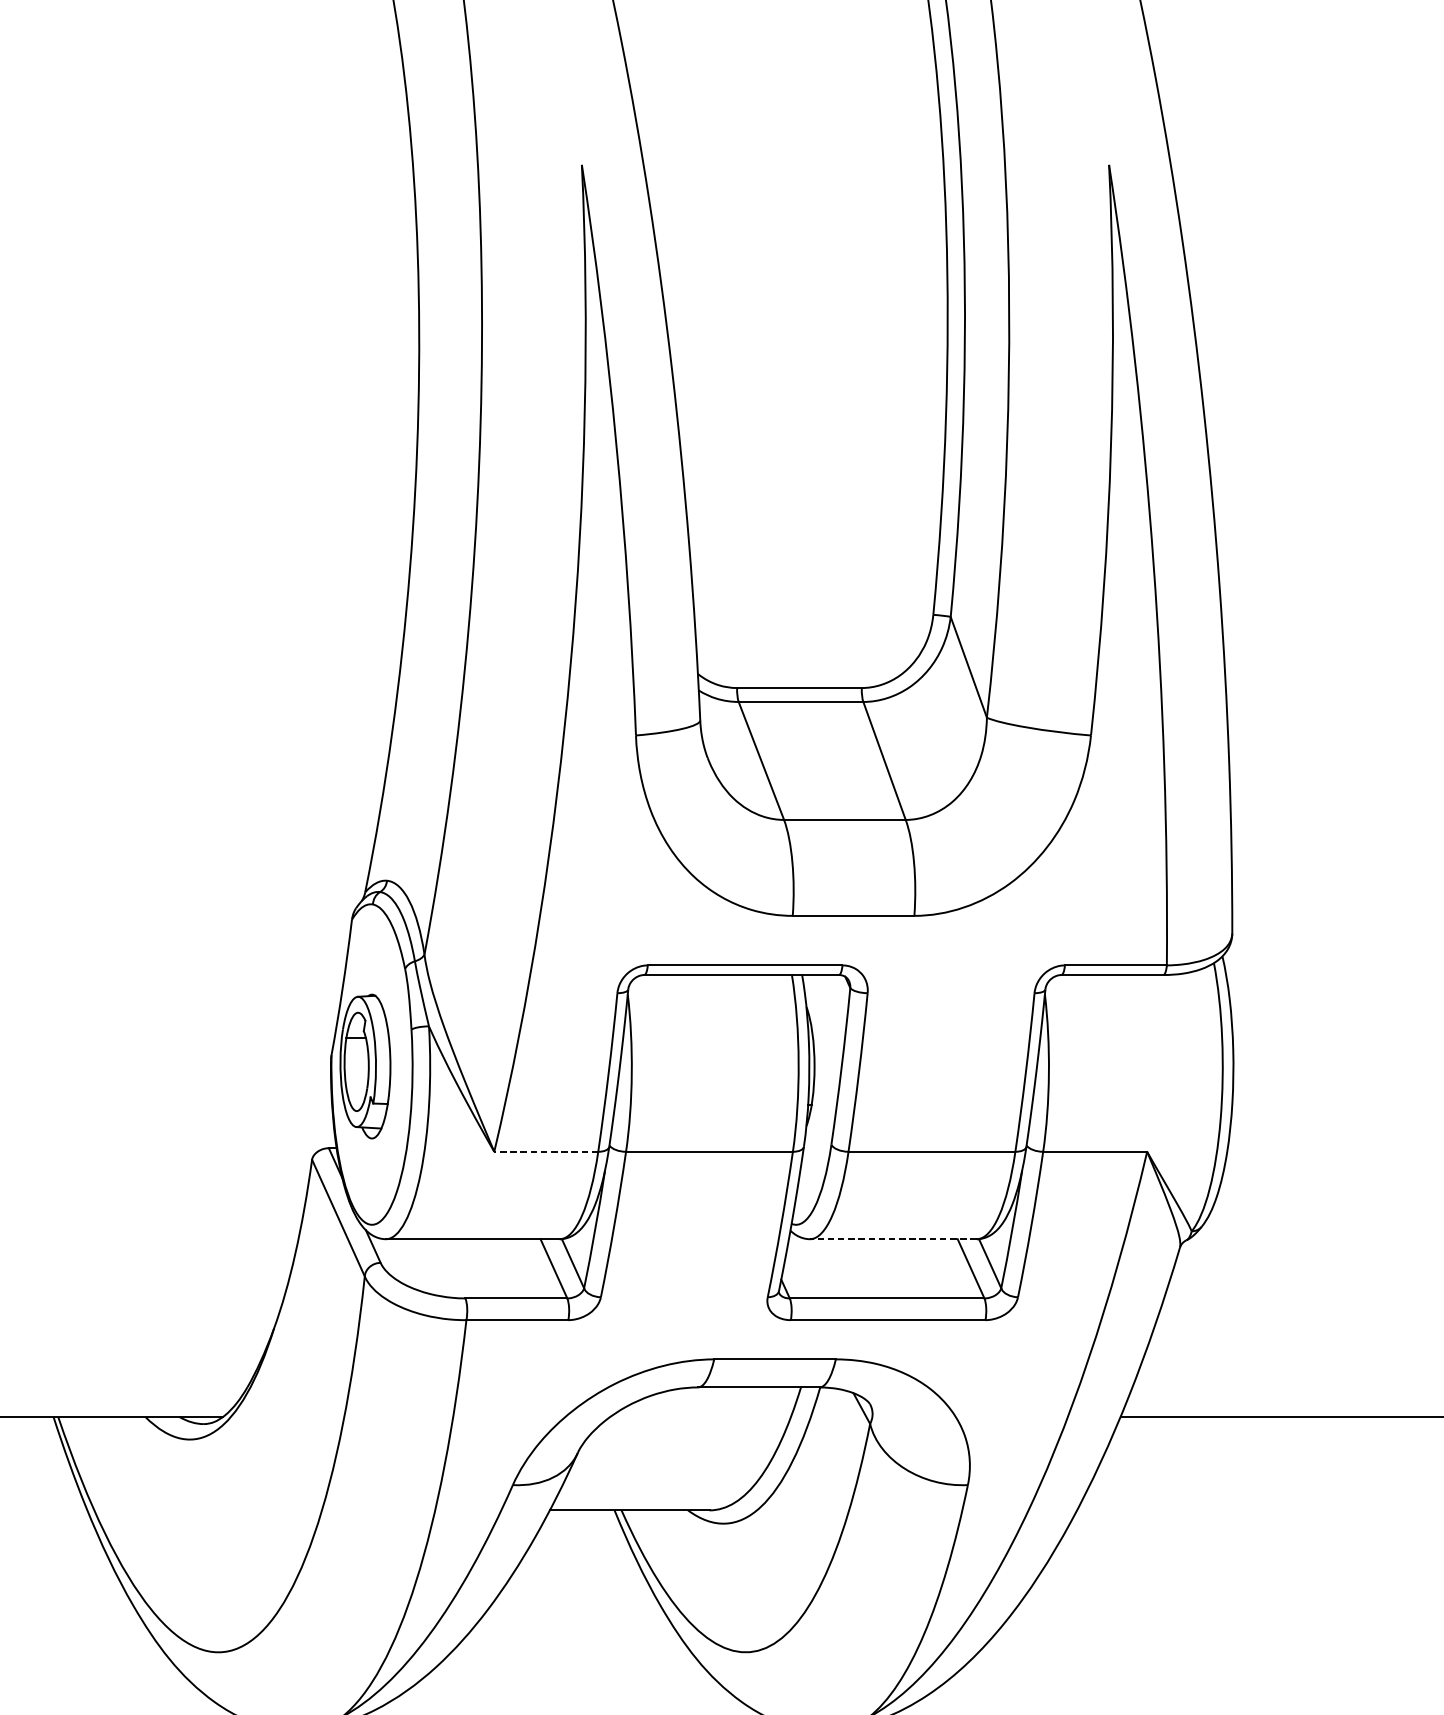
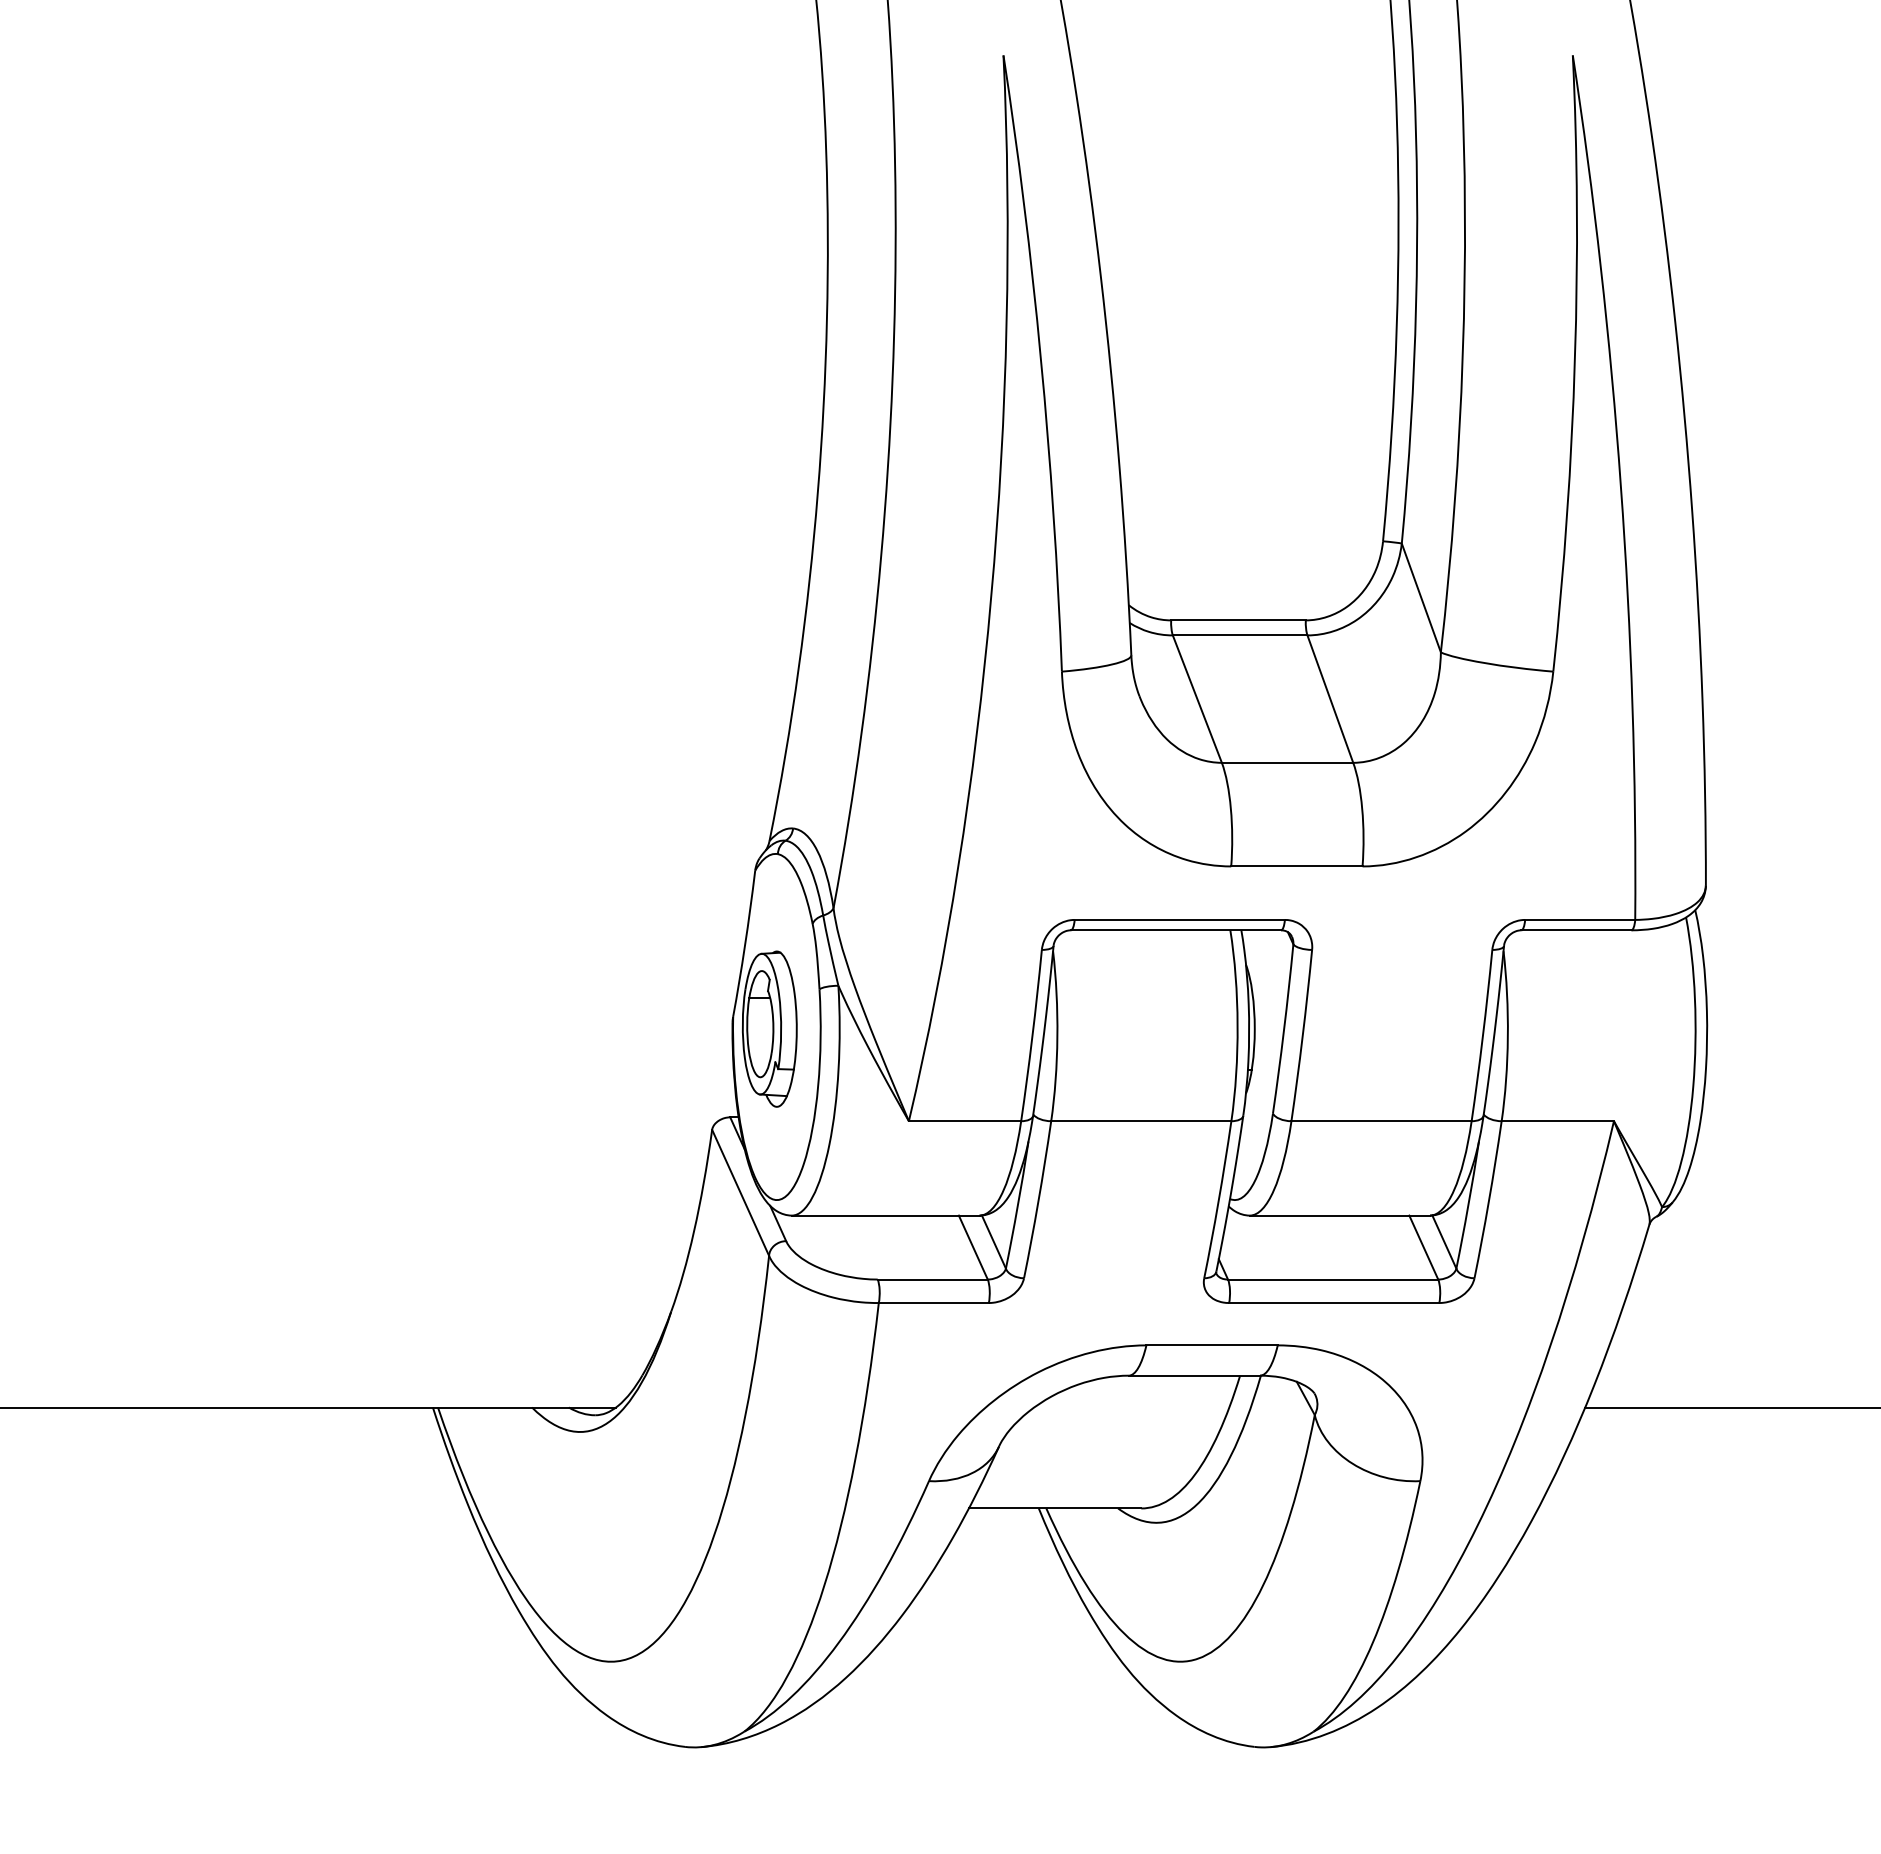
line: (545, 1152) -> (964, 1121), dashed -> solid
line: (893, 1239) -> (1339, 1215), dashed -> solid

